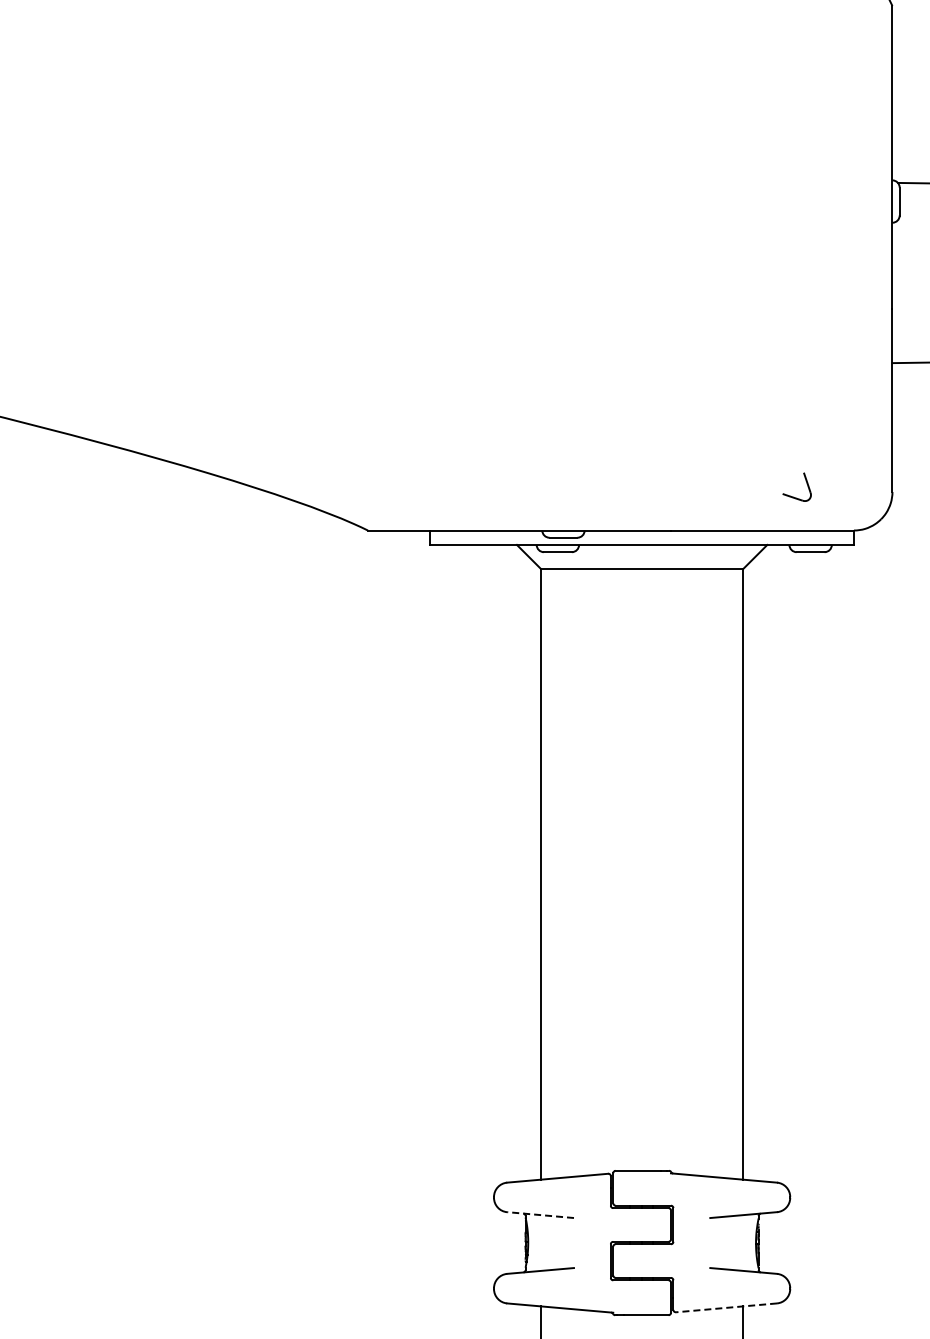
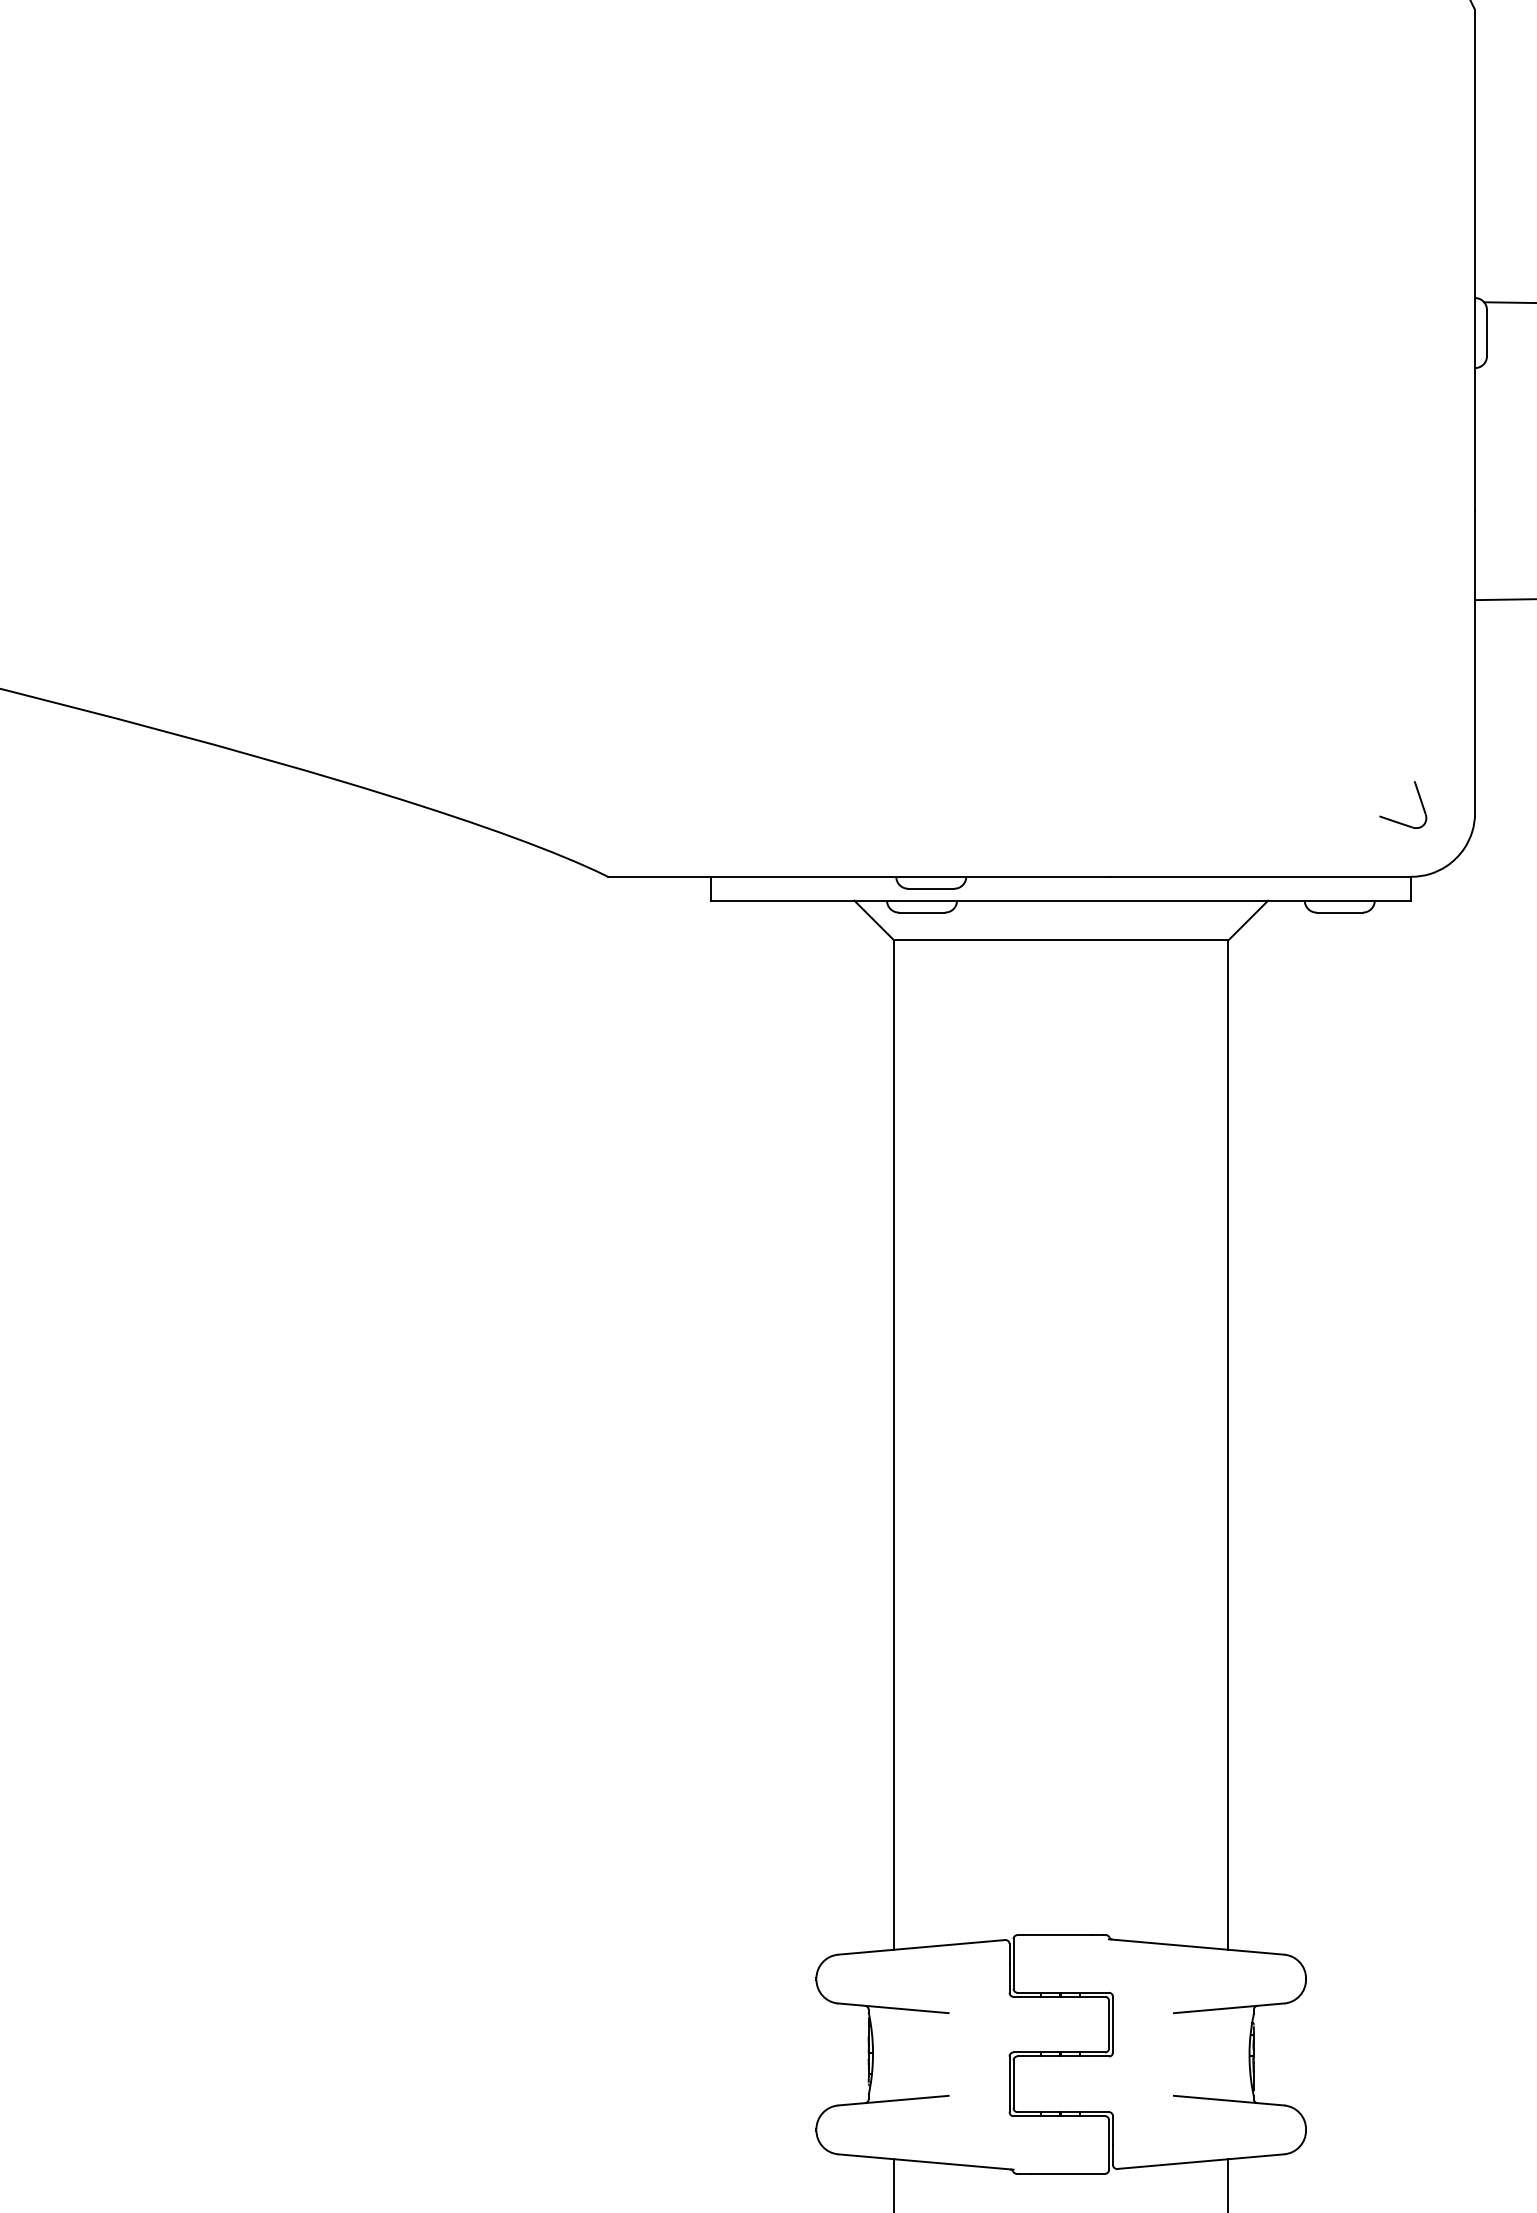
part: (806, 484) -> (1418, 800), moved
line: (540, 1215) -> (893, 2008), dashed -> solid
line: (726, 1307) -> (1200, 2161), dashed -> solid

